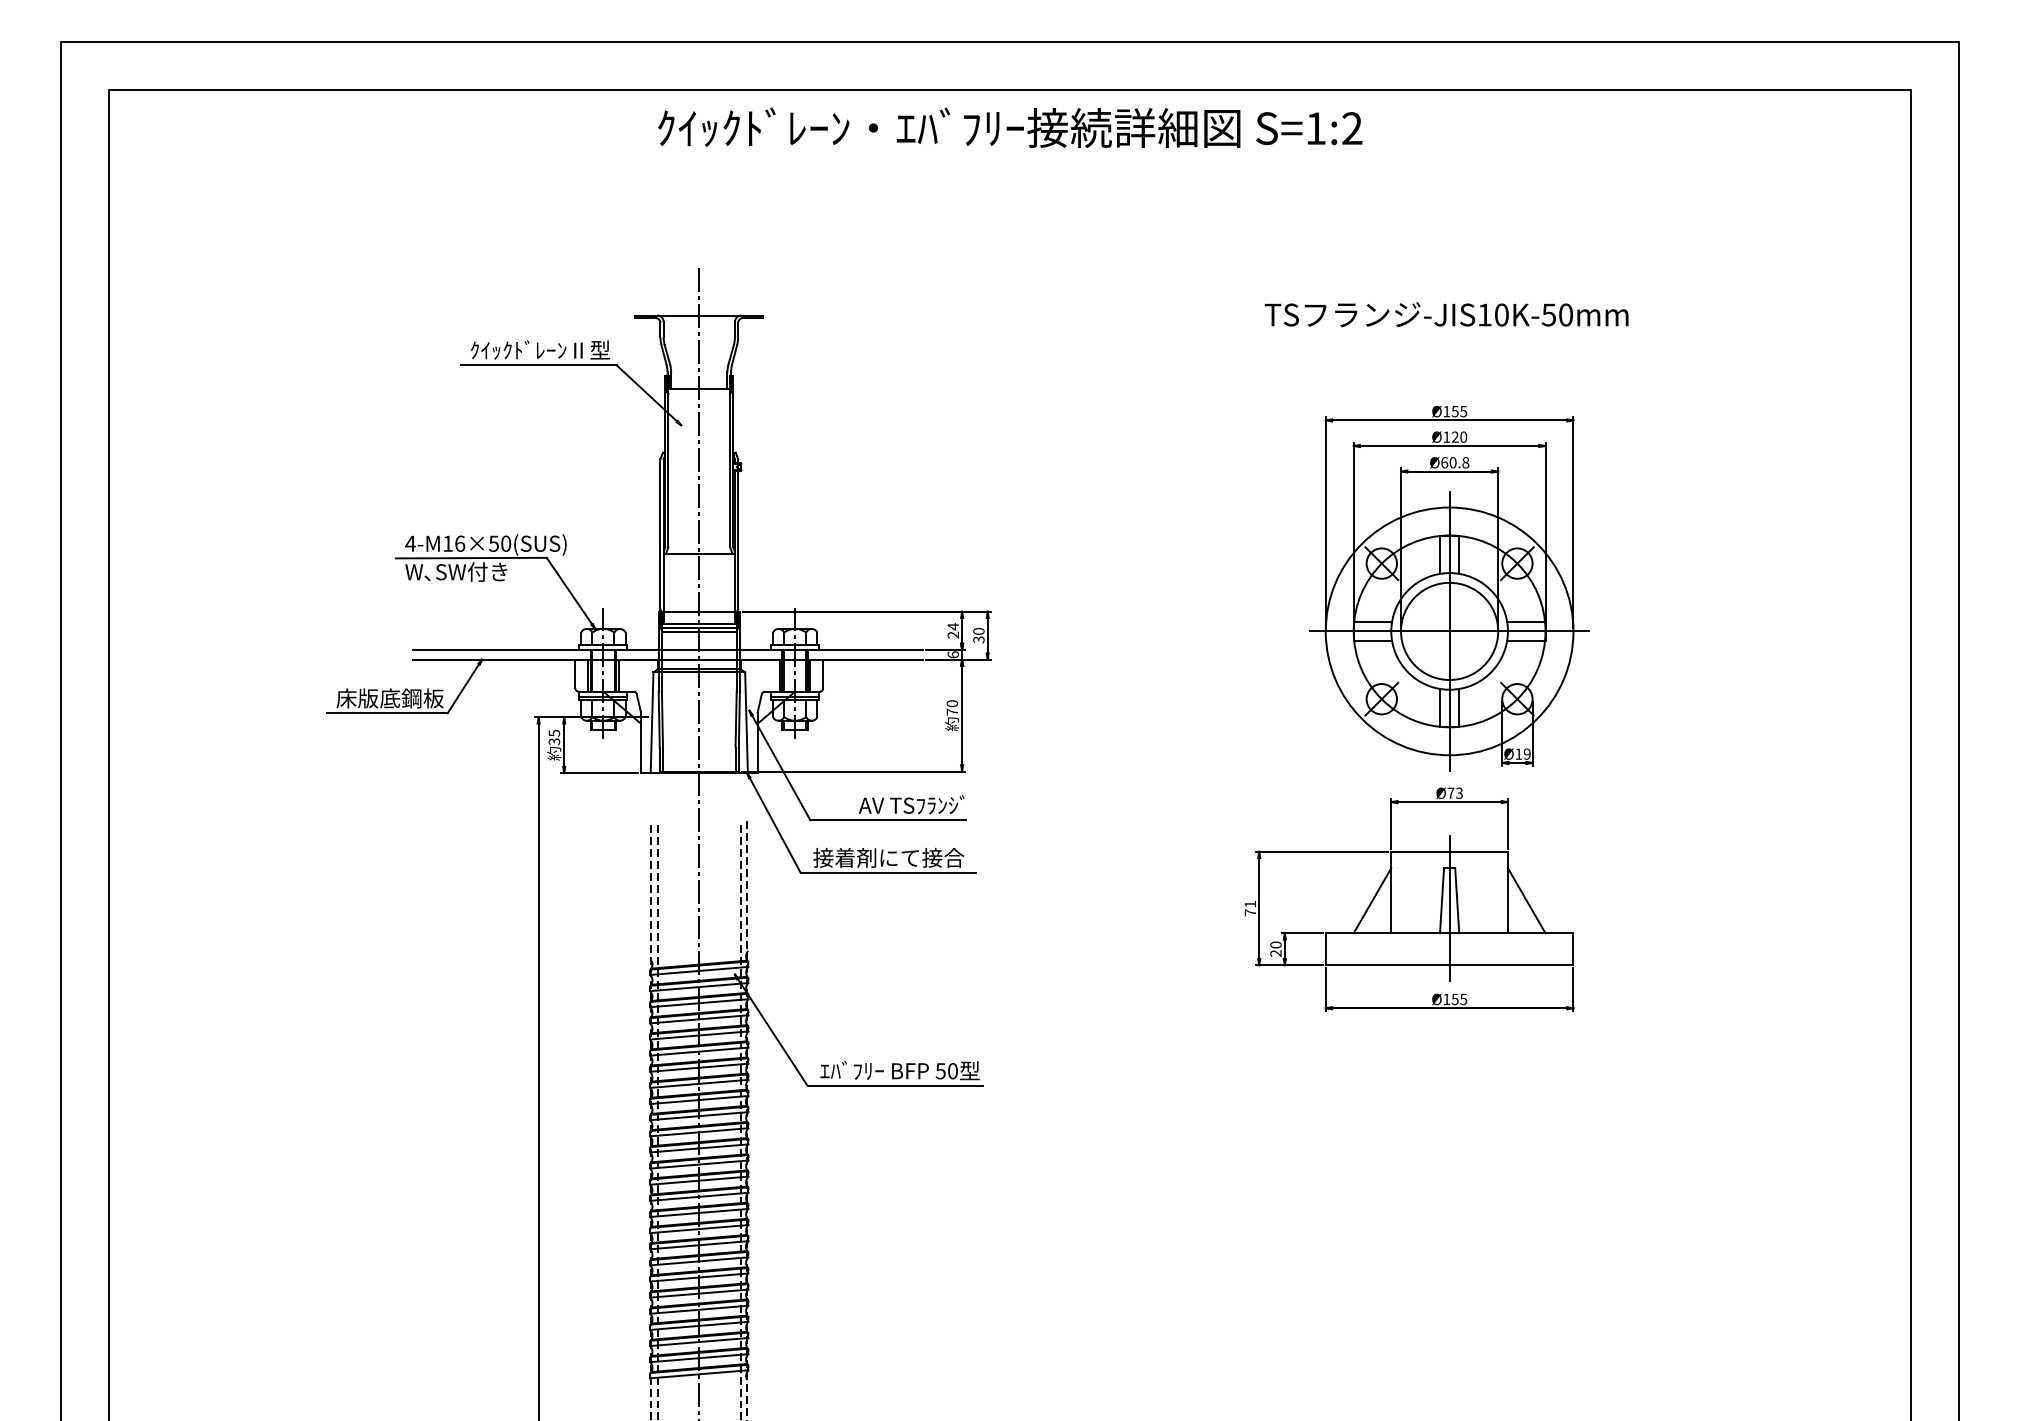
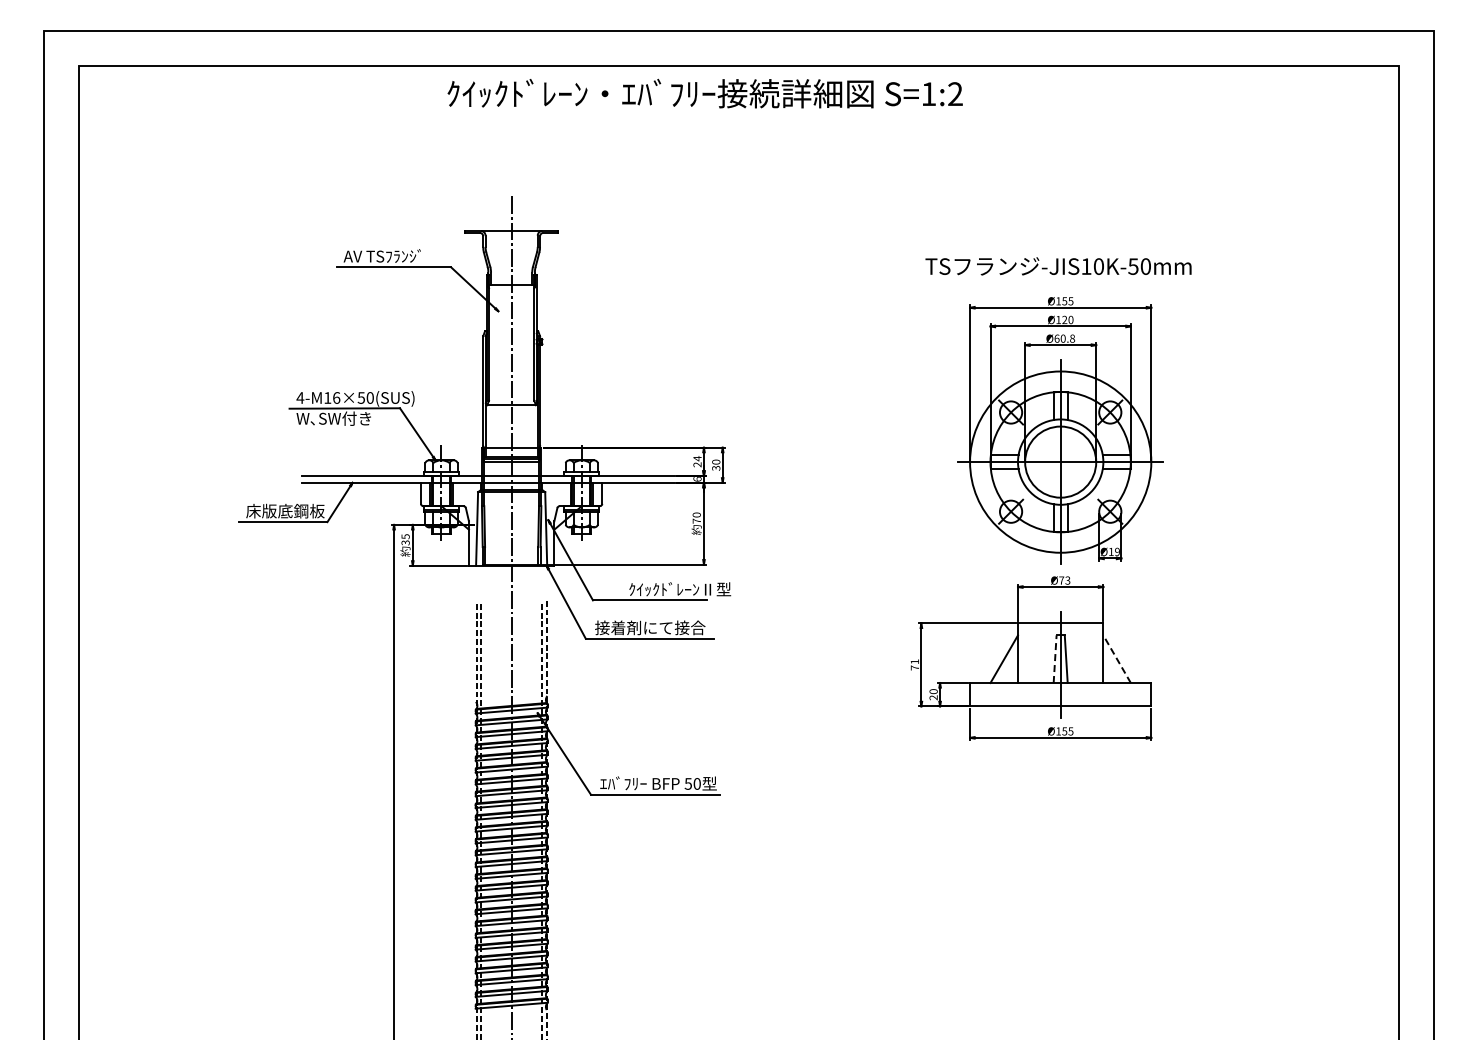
text: (1009, 127) -> (704, 93), moved
text: (1446, 314) -> (1058, 266), moved
text: (539, 350) -> (394, 256), ｸｲｯｸﾄﾞﾚｰﾝⅡ型 -> AV TSﾌﾗﾝｼﾞ
text: (928, 805) -> (679, 589), AV TSﾌﾗﾝｼﾞ -> ｸｲｯｸﾄﾞﾚｰﾝⅡ型
line: (1525, 899) -> (1116, 658), solid -> dashed
line: (1442, 901) -> (1055, 659), solid -> dashed

